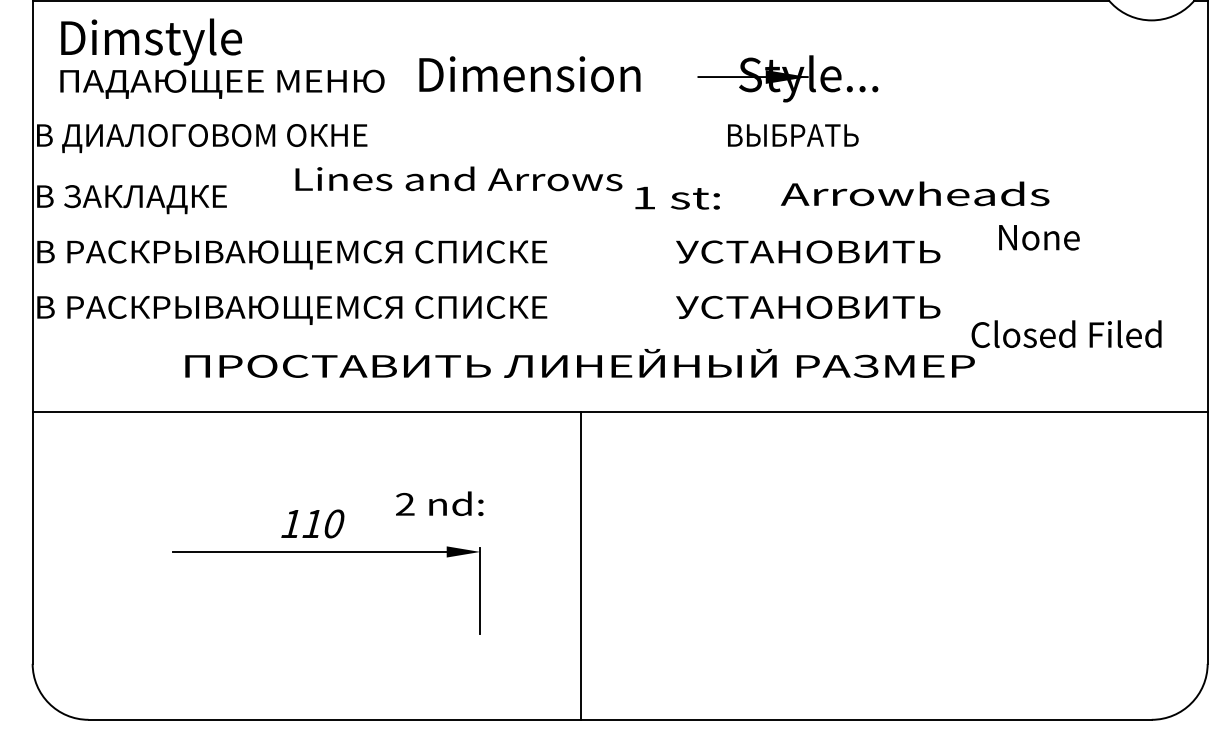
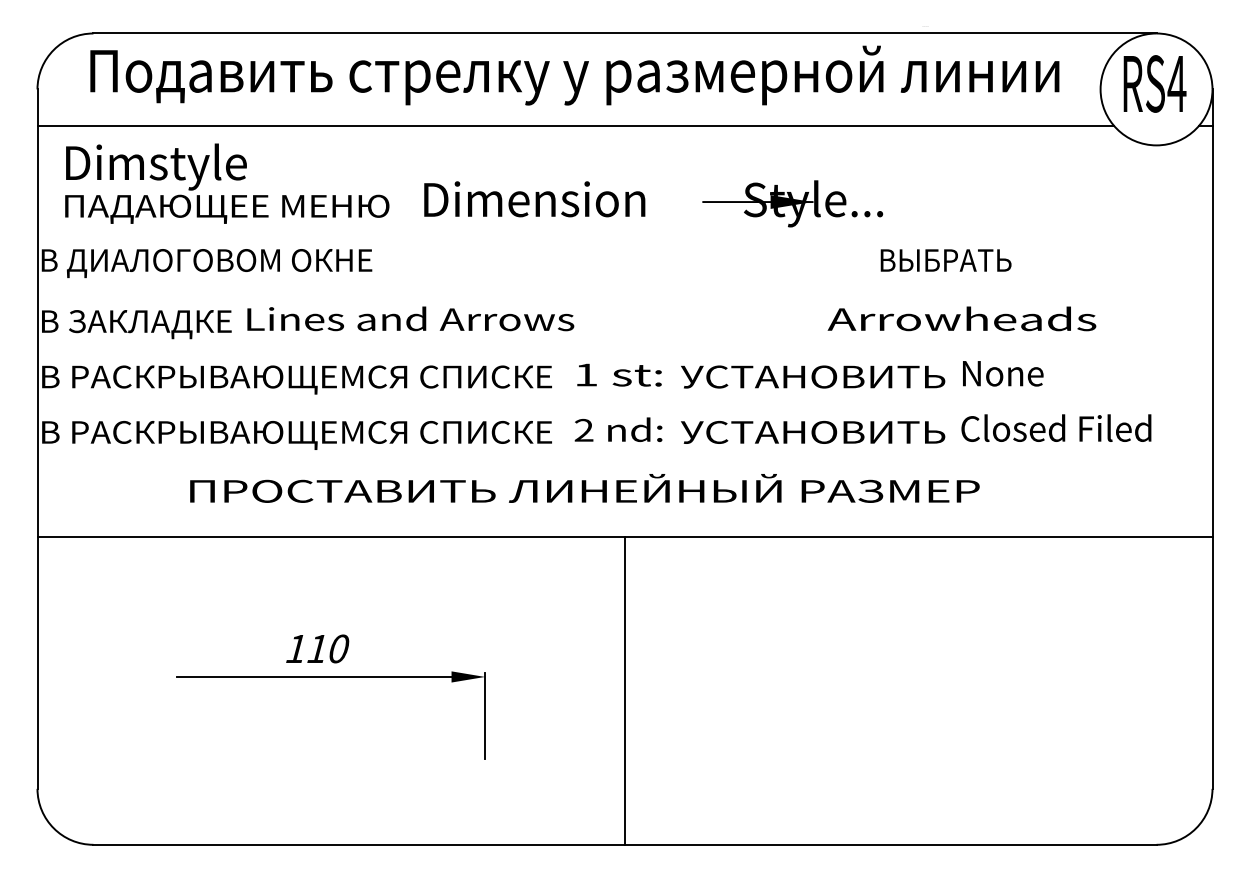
text: (792, 135) -> (945, 260), moved
text: (458, 178) -> (410, 318), moved
text: (914, 193) -> (961, 318), moved
text: (677, 197) -> (619, 374), moved
text: (1039, 237) -> (1003, 373), moved
text: (1066, 333) -> (1056, 427), moved
text: (439, 503) -> (618, 429), moved
line: (581, 565) -> (625, 690), moved

